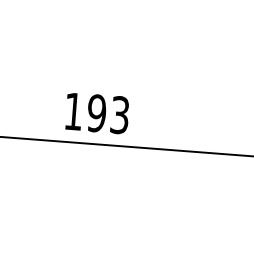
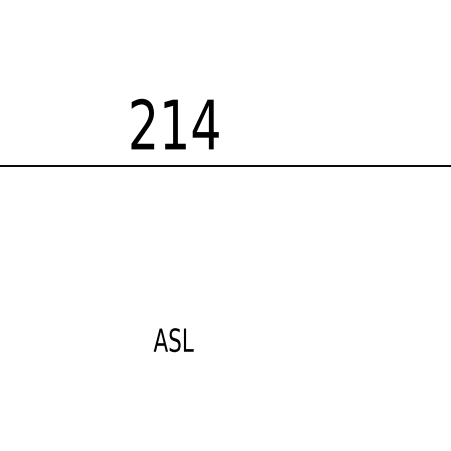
text: (96, 113) -> (174, 124), 193 -> 214

